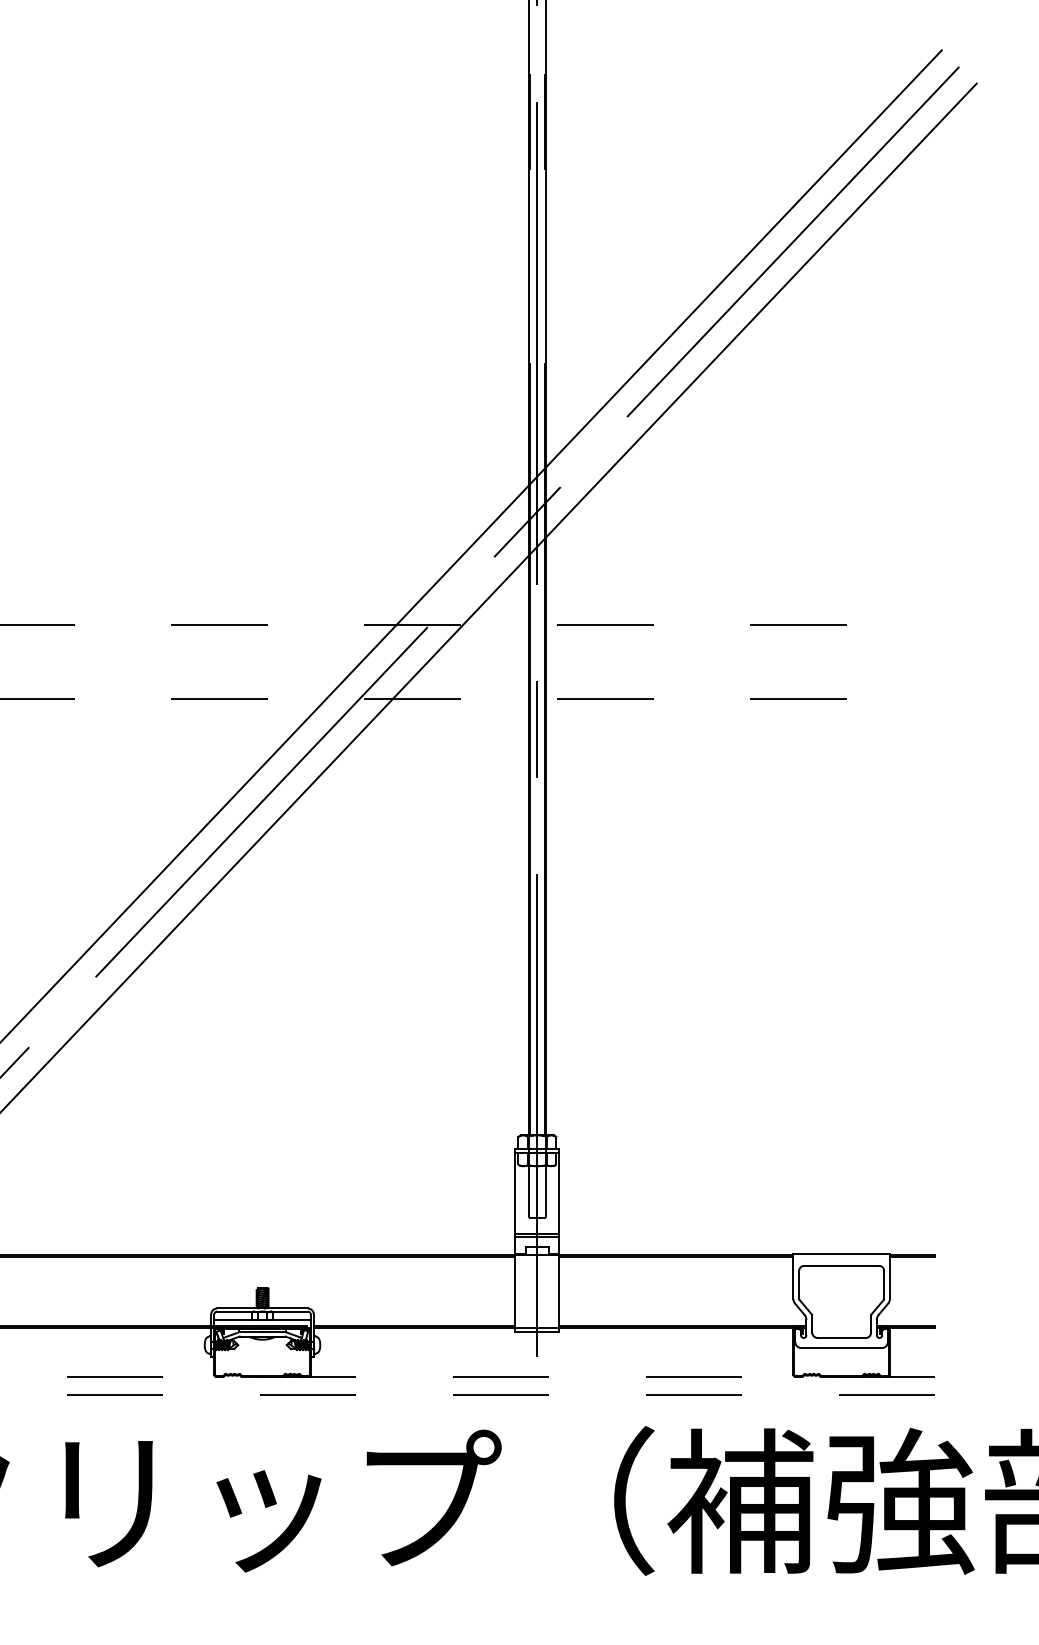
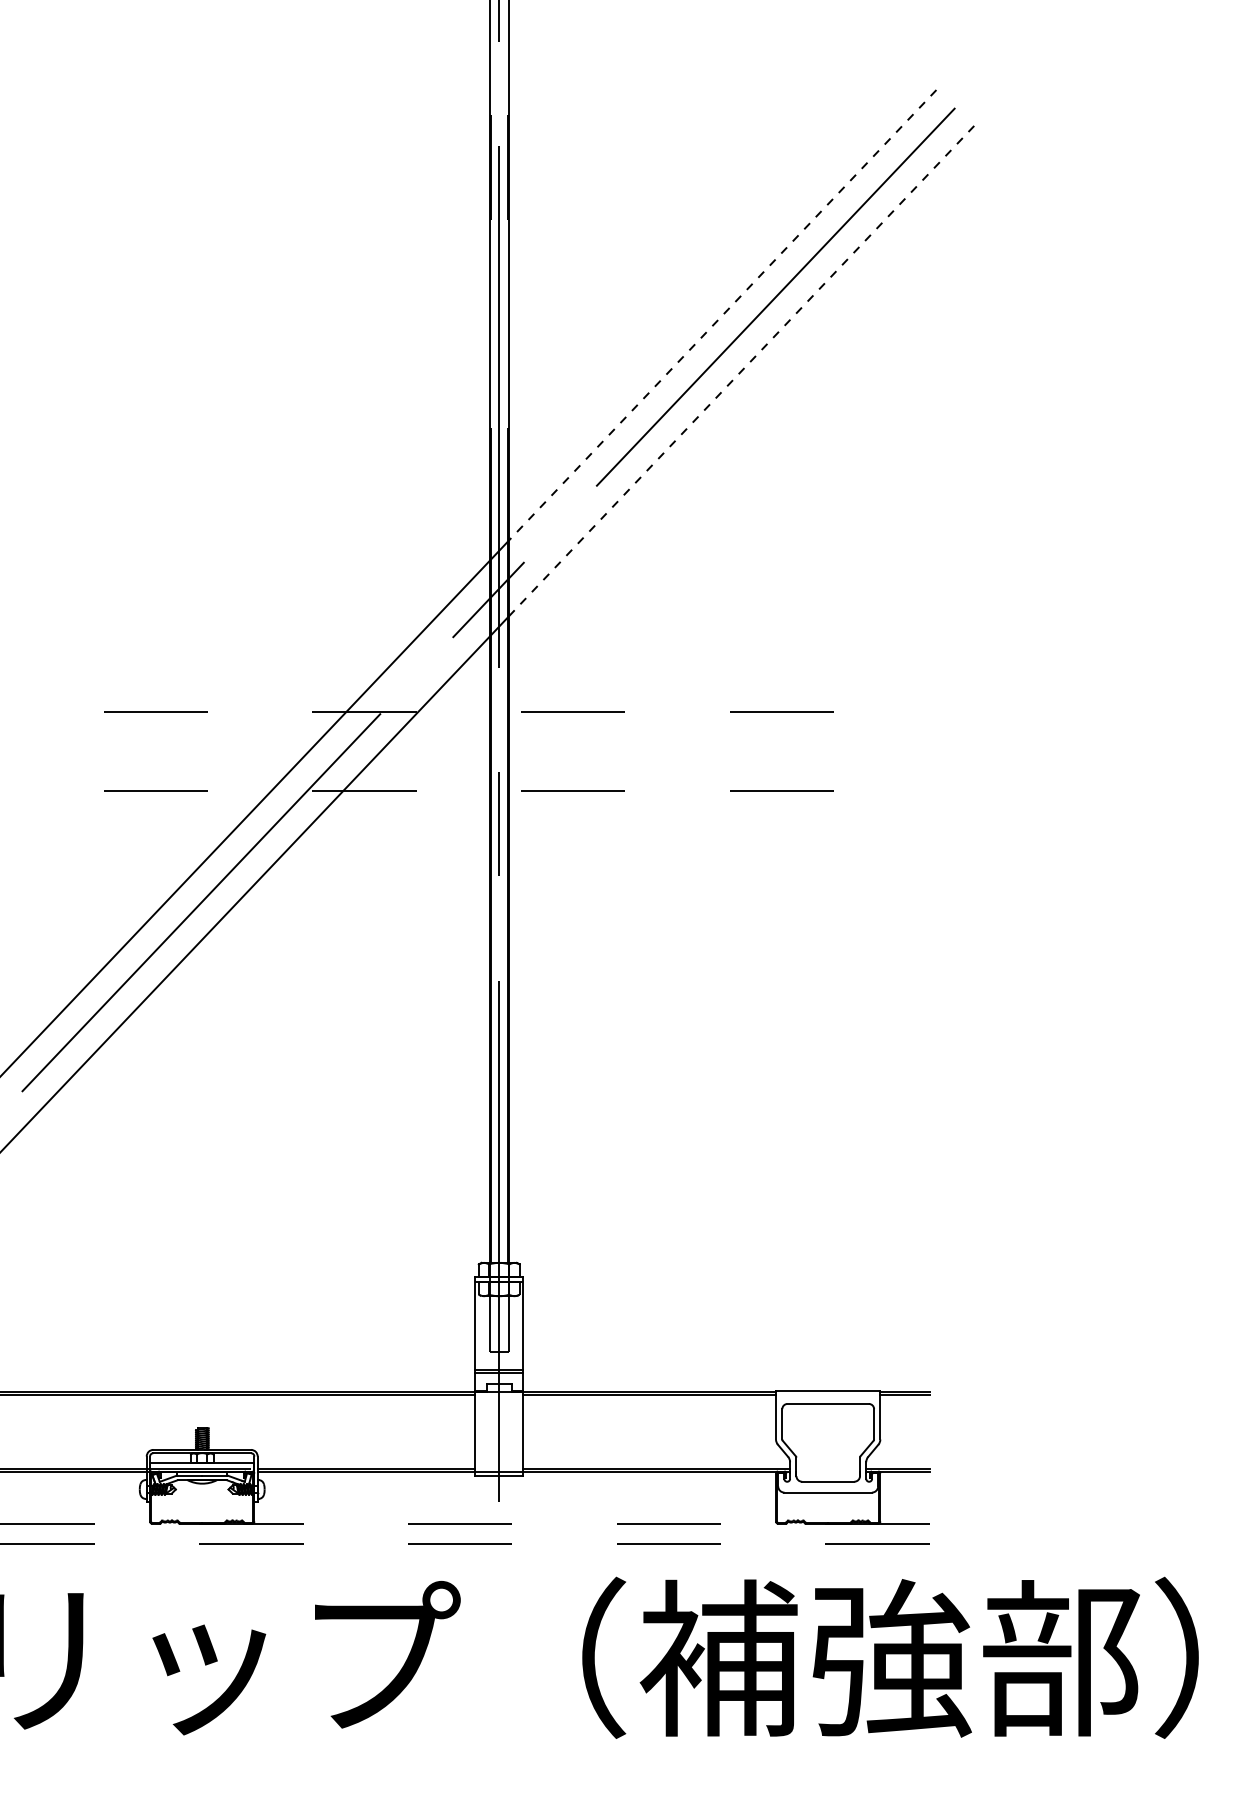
line: (743, 258) -> (722, 315), solid -> dashed
line: (761, 310) -> (741, 371), solid -> dashed

